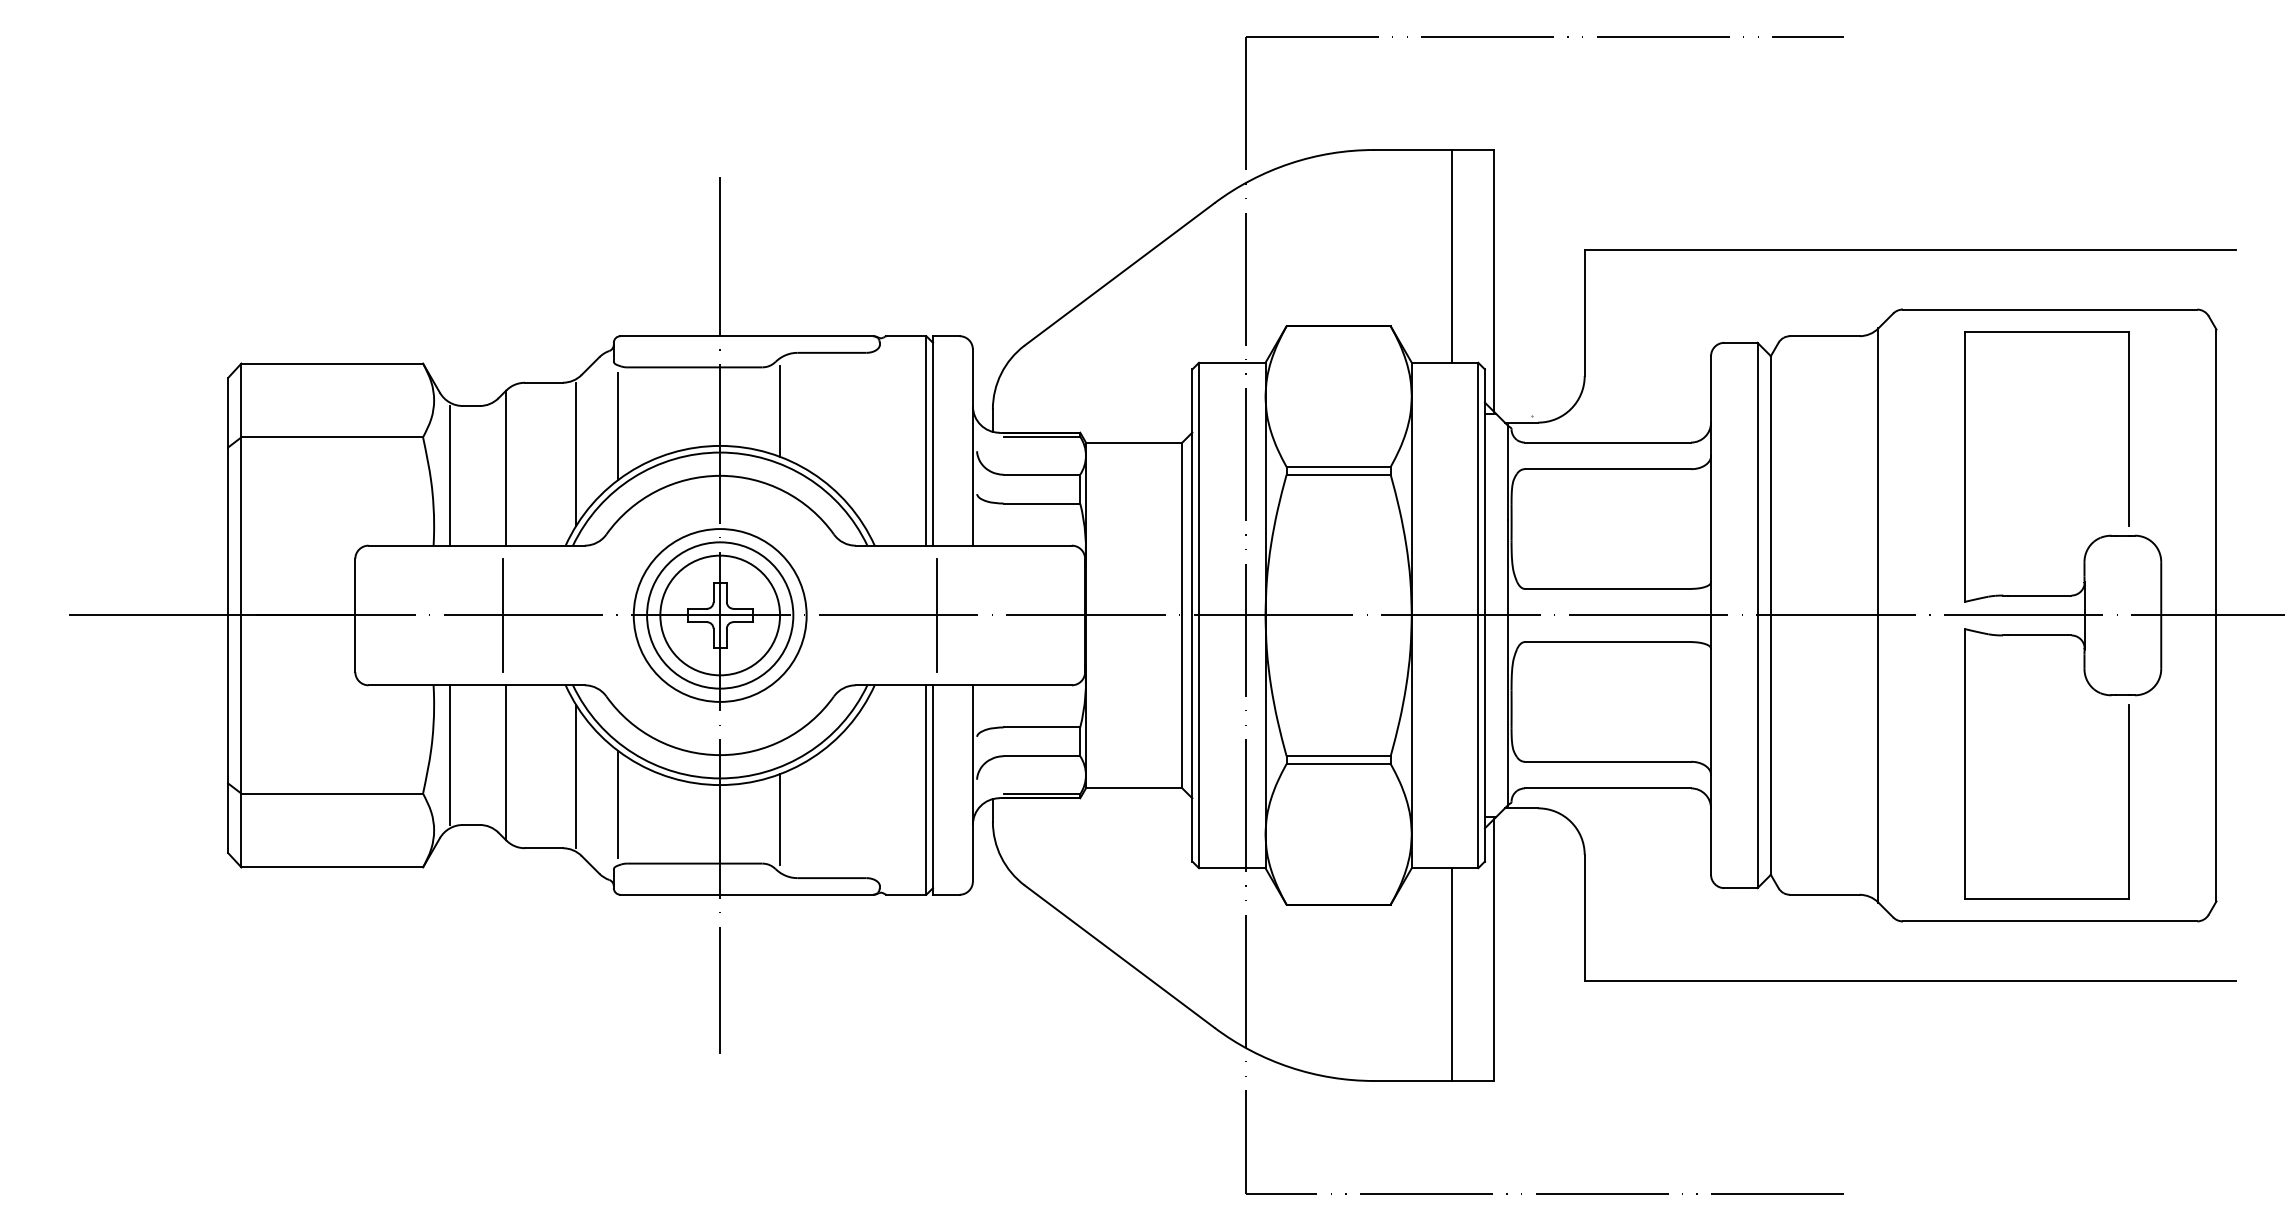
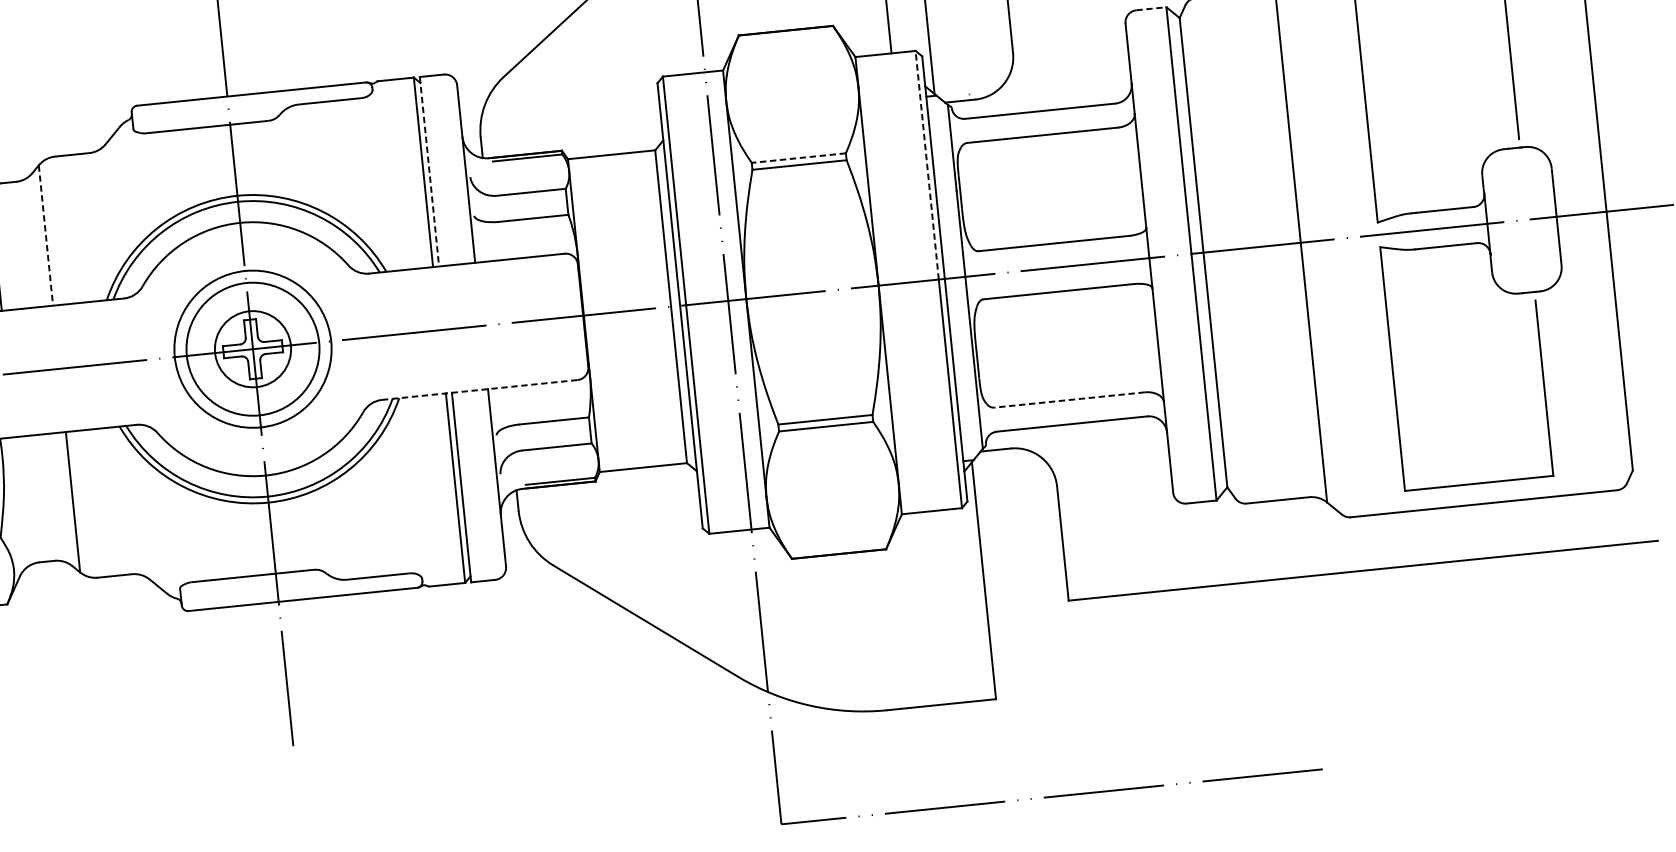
line: (1740, 342) -> (1150, 8), solid -> dashed
line: (780, 411) -> (288, 159), removed
line: (618, 426) -> (143, 187), removed
line: (933, 440) -> (429, 171), solid -> dashed
line: (576, 453) -> (108, 215), removed
line: (1338, 467) -> (798, 158), solid -> dashed
line: (506, 468) -> (46, 235), solid -> dashed
line: (1478, 488) -> (927, 164), solid -> dashed
line: (503, 615) -> (56, 369), removed
circle: (720, 615) -> (253, 349), size x0.7
line: (936, 615) -> (448, 329), removed
line: (964, 685) -> (480, 390), solid -> dashed
line: (449, 754) -> (20, 499), removed
line: (1607, 761) -> (1069, 399), solid -> dashed
line: (576, 776) -> (137, 508), removed
line: (618, 804) -> (178, 529), removed
line: (780, 819) -> (326, 528), removed
line: (1451, 974) -> (947, 606), removed

